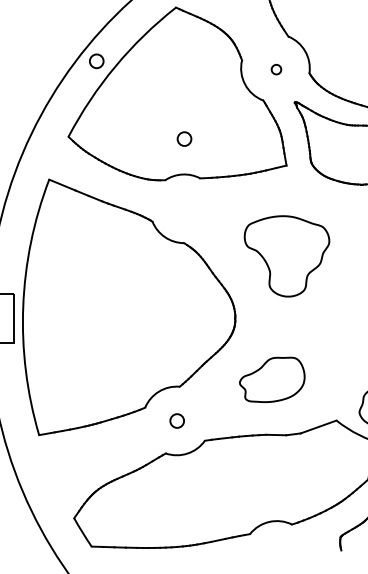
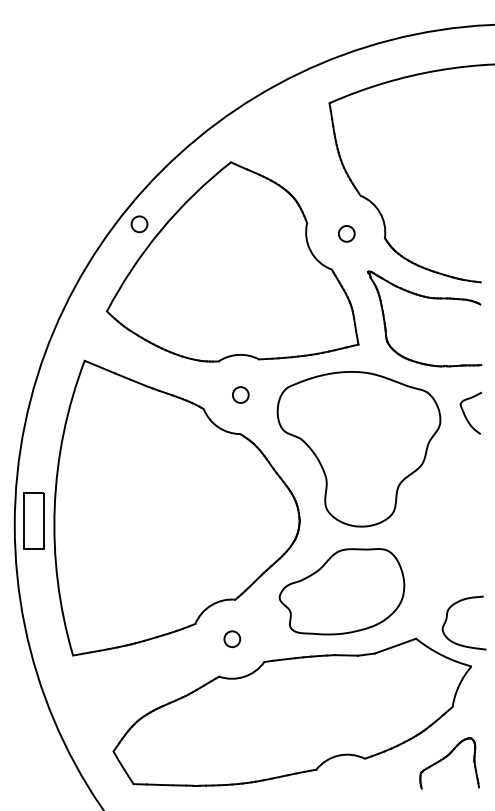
circle: (276, 69) -> (346, 233), size x1.43
circle: (184, 138) -> (240, 394), moved
part: (286, 256) -> (358, 449), size x1.67
part: (271, 379) -> (341, 591), size x1.67

